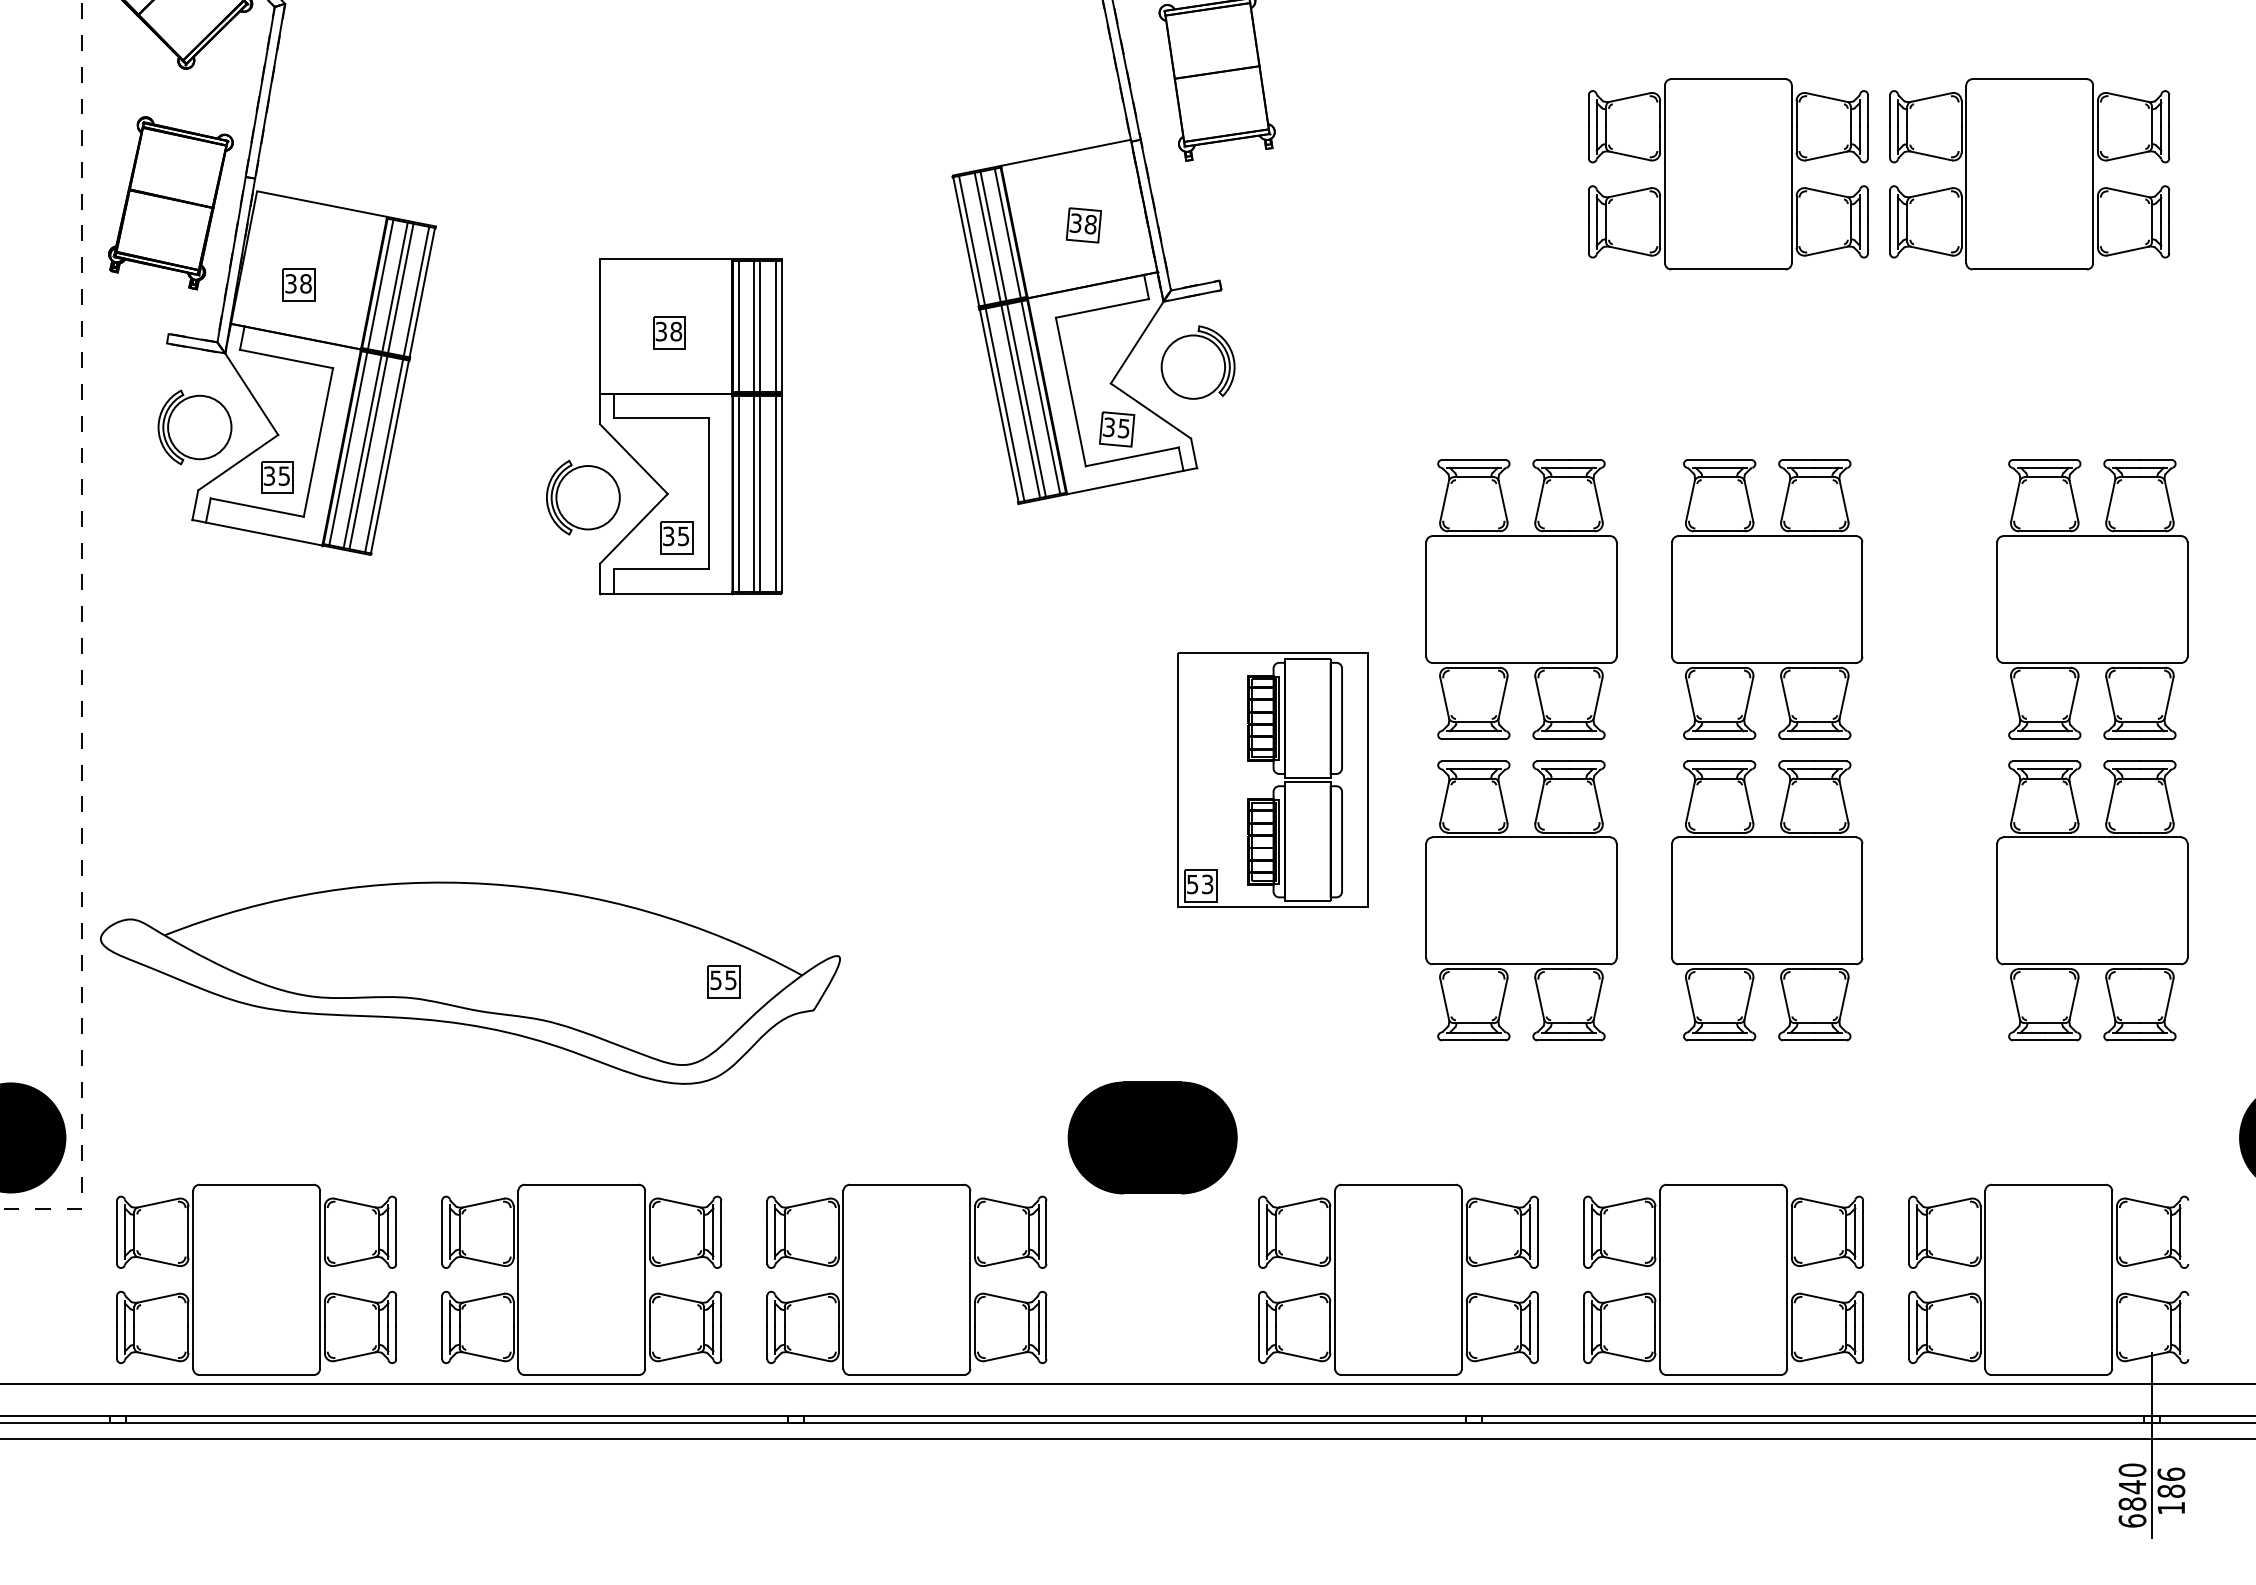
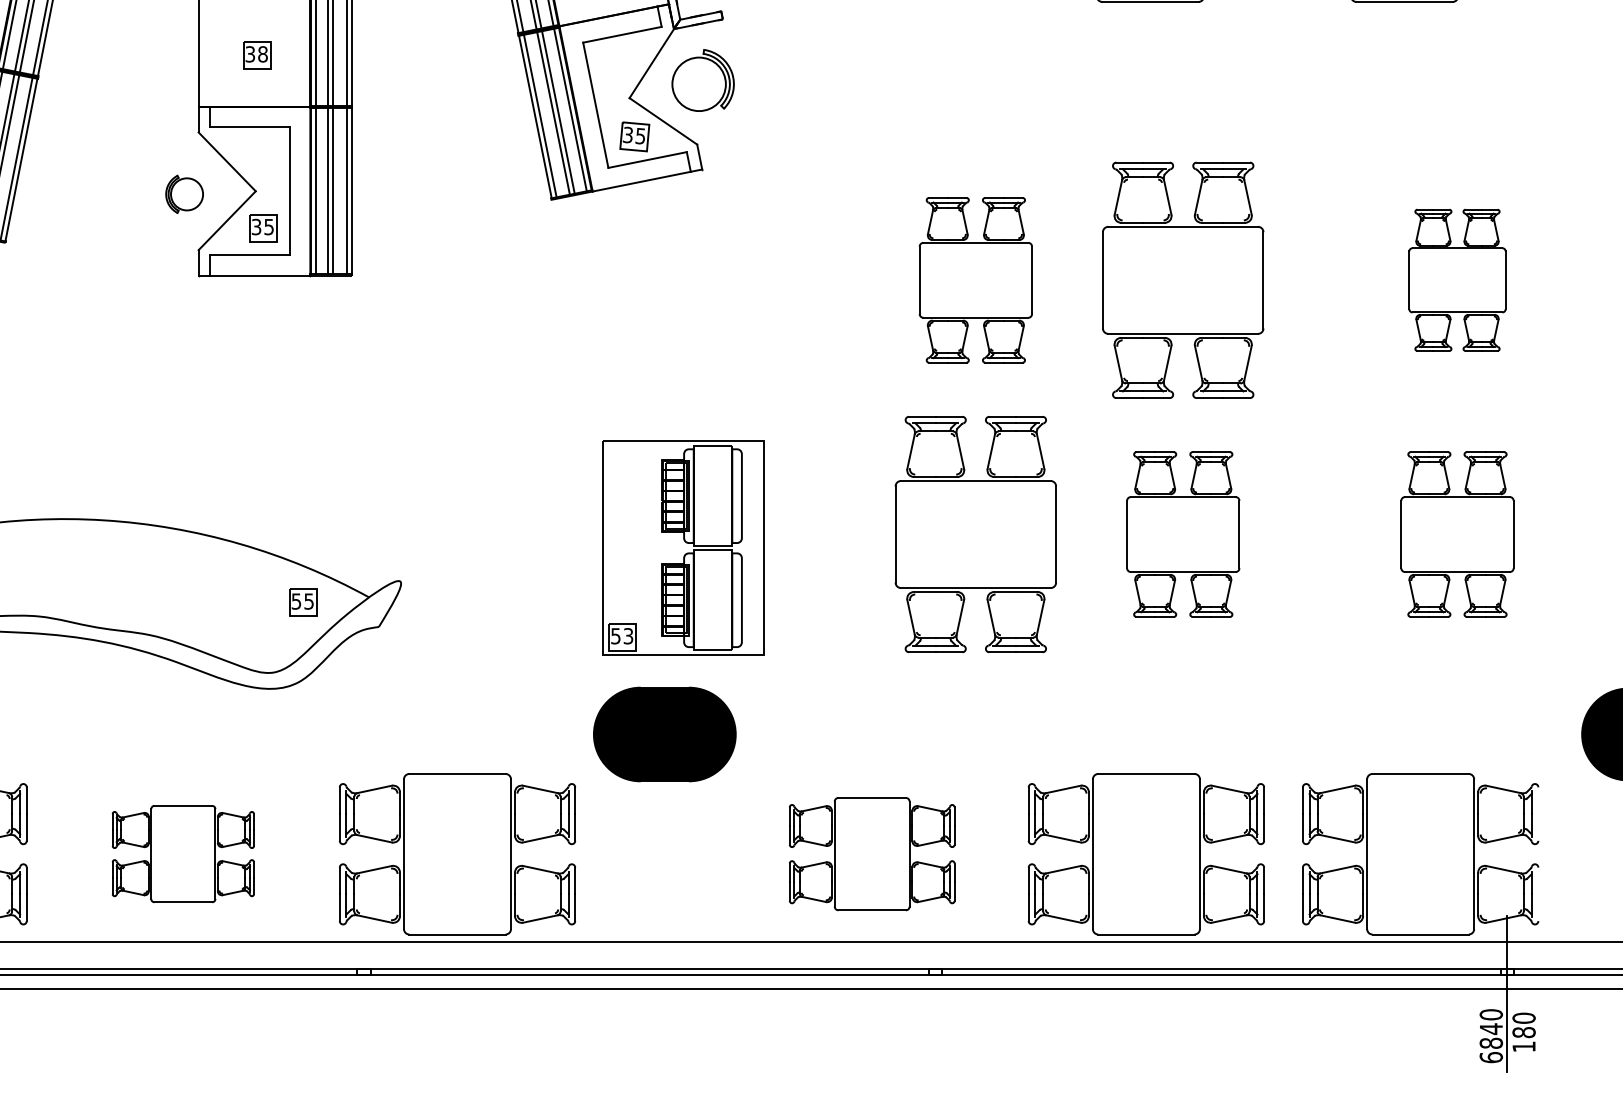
part: (583, 497) -> (184, 194), size x0.6
part: (1521, 599) -> (975, 280), size x0.7
part: (2092, 599) -> (1457, 280), size x0.6
part: (1272, 779) -> (683, 547), moved
part: (1767, 900) -> (1183, 534), size x0.7
part: (2092, 900) -> (1457, 534), size x0.7
part: (581, 1279) -> (183, 853), size x0.6
part: (1398, 1279) -> (872, 853), size x0.7
text: (2170, 1474) -> (1523, 1018), 186 -> 180

